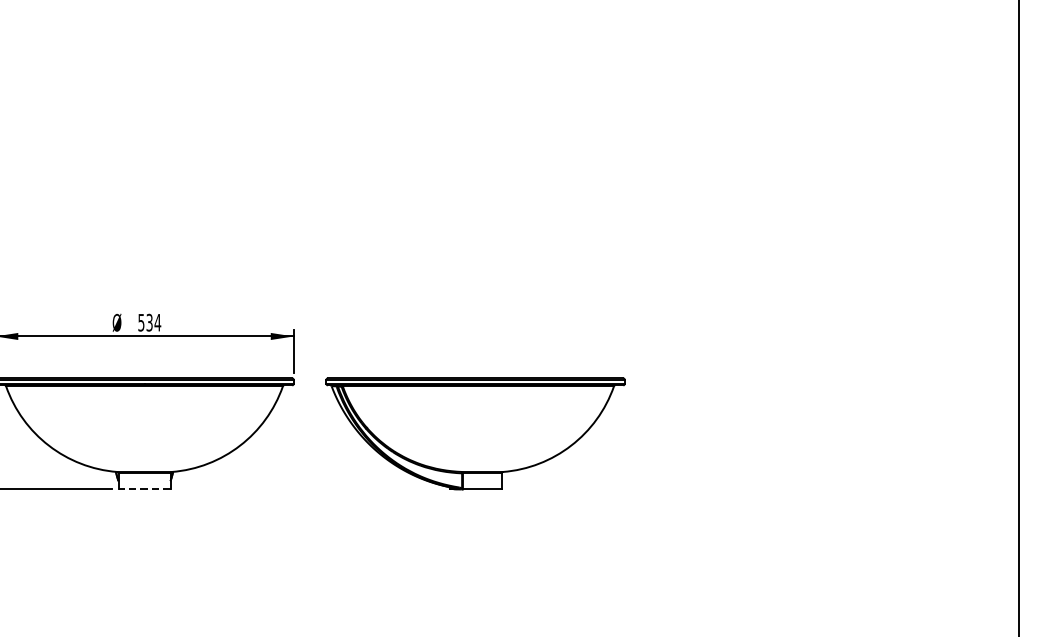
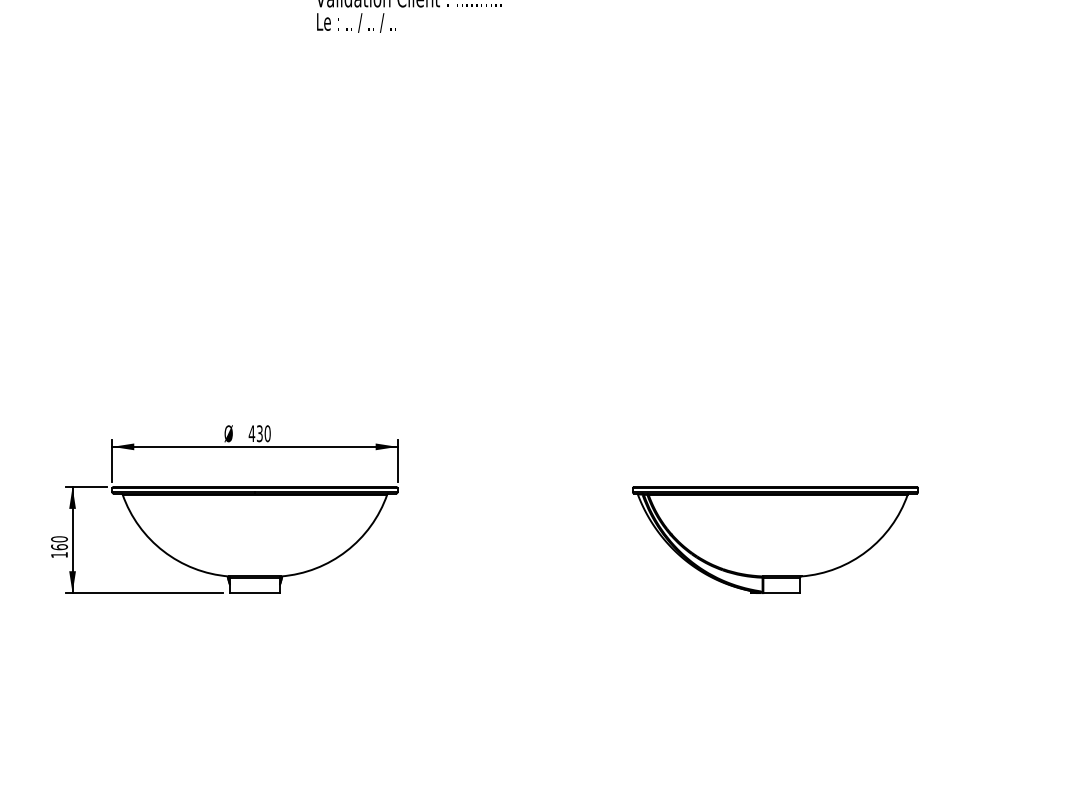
text: (149, 322) -> (259, 433), 534 -> 430
part: (475, 433) -> (775, 539), moved
line: (144, 489) -> (254, 593), dashed -> solid

